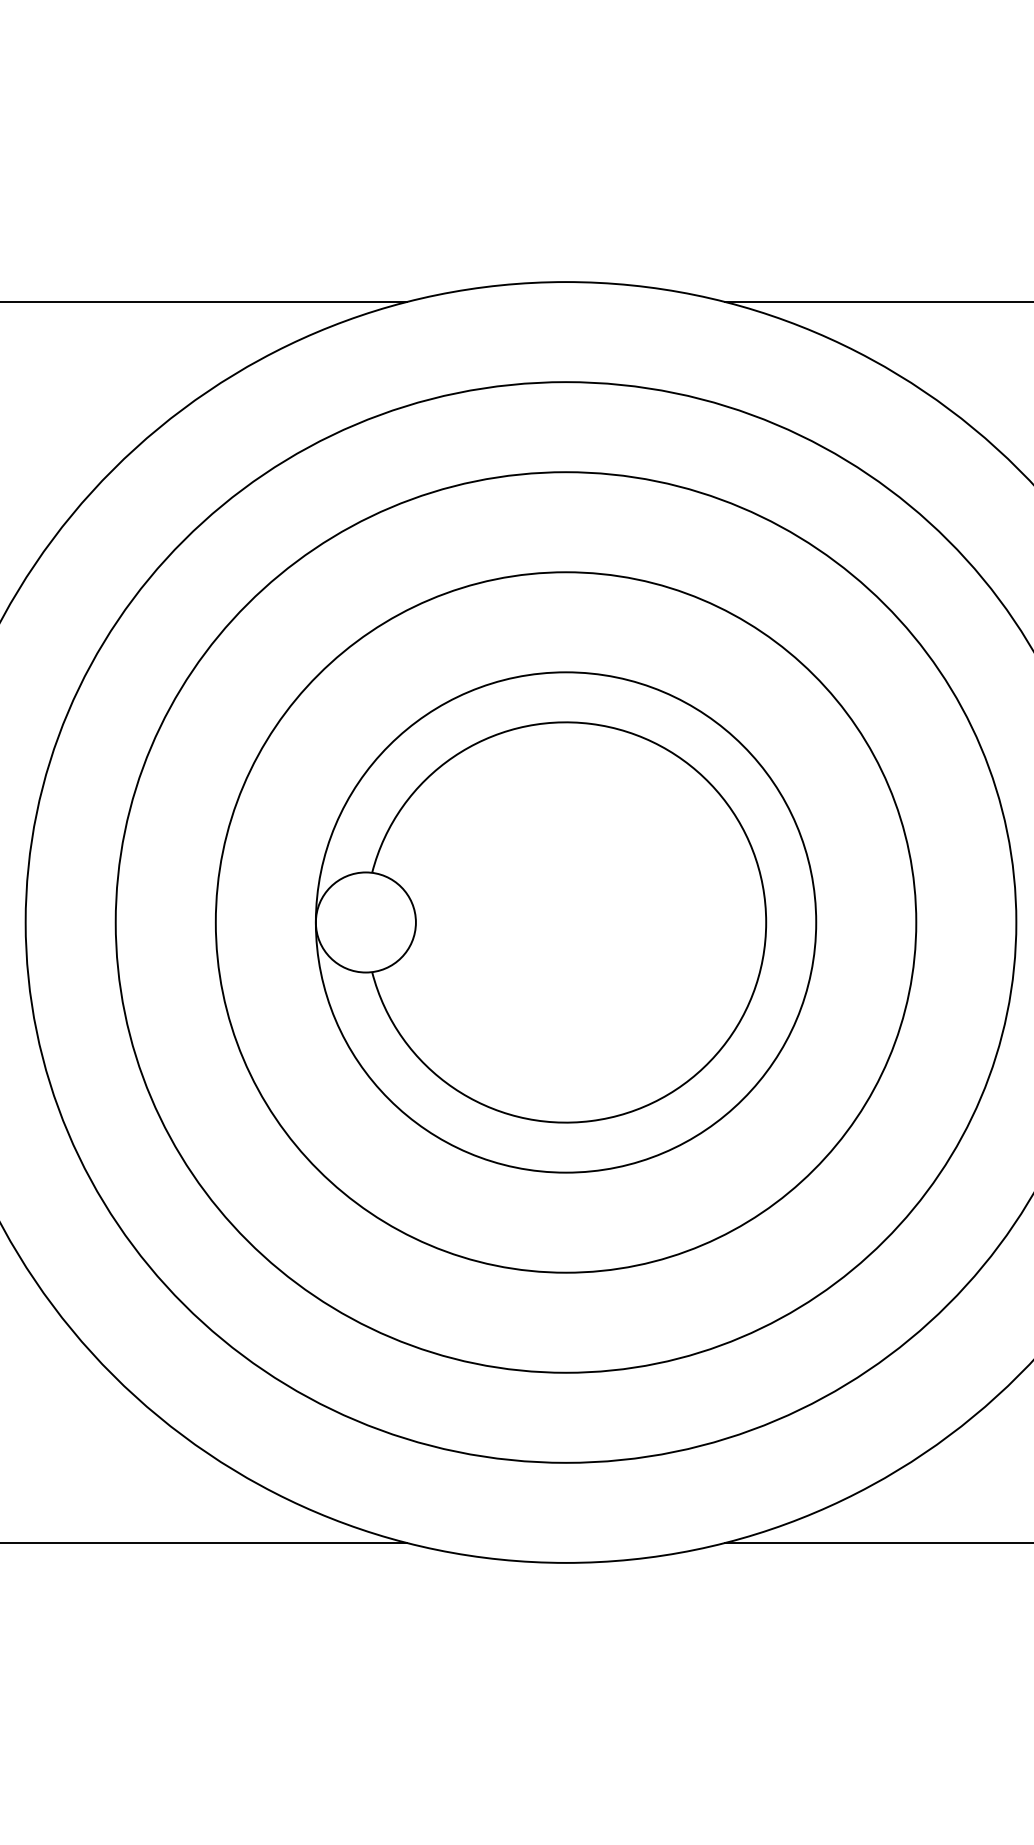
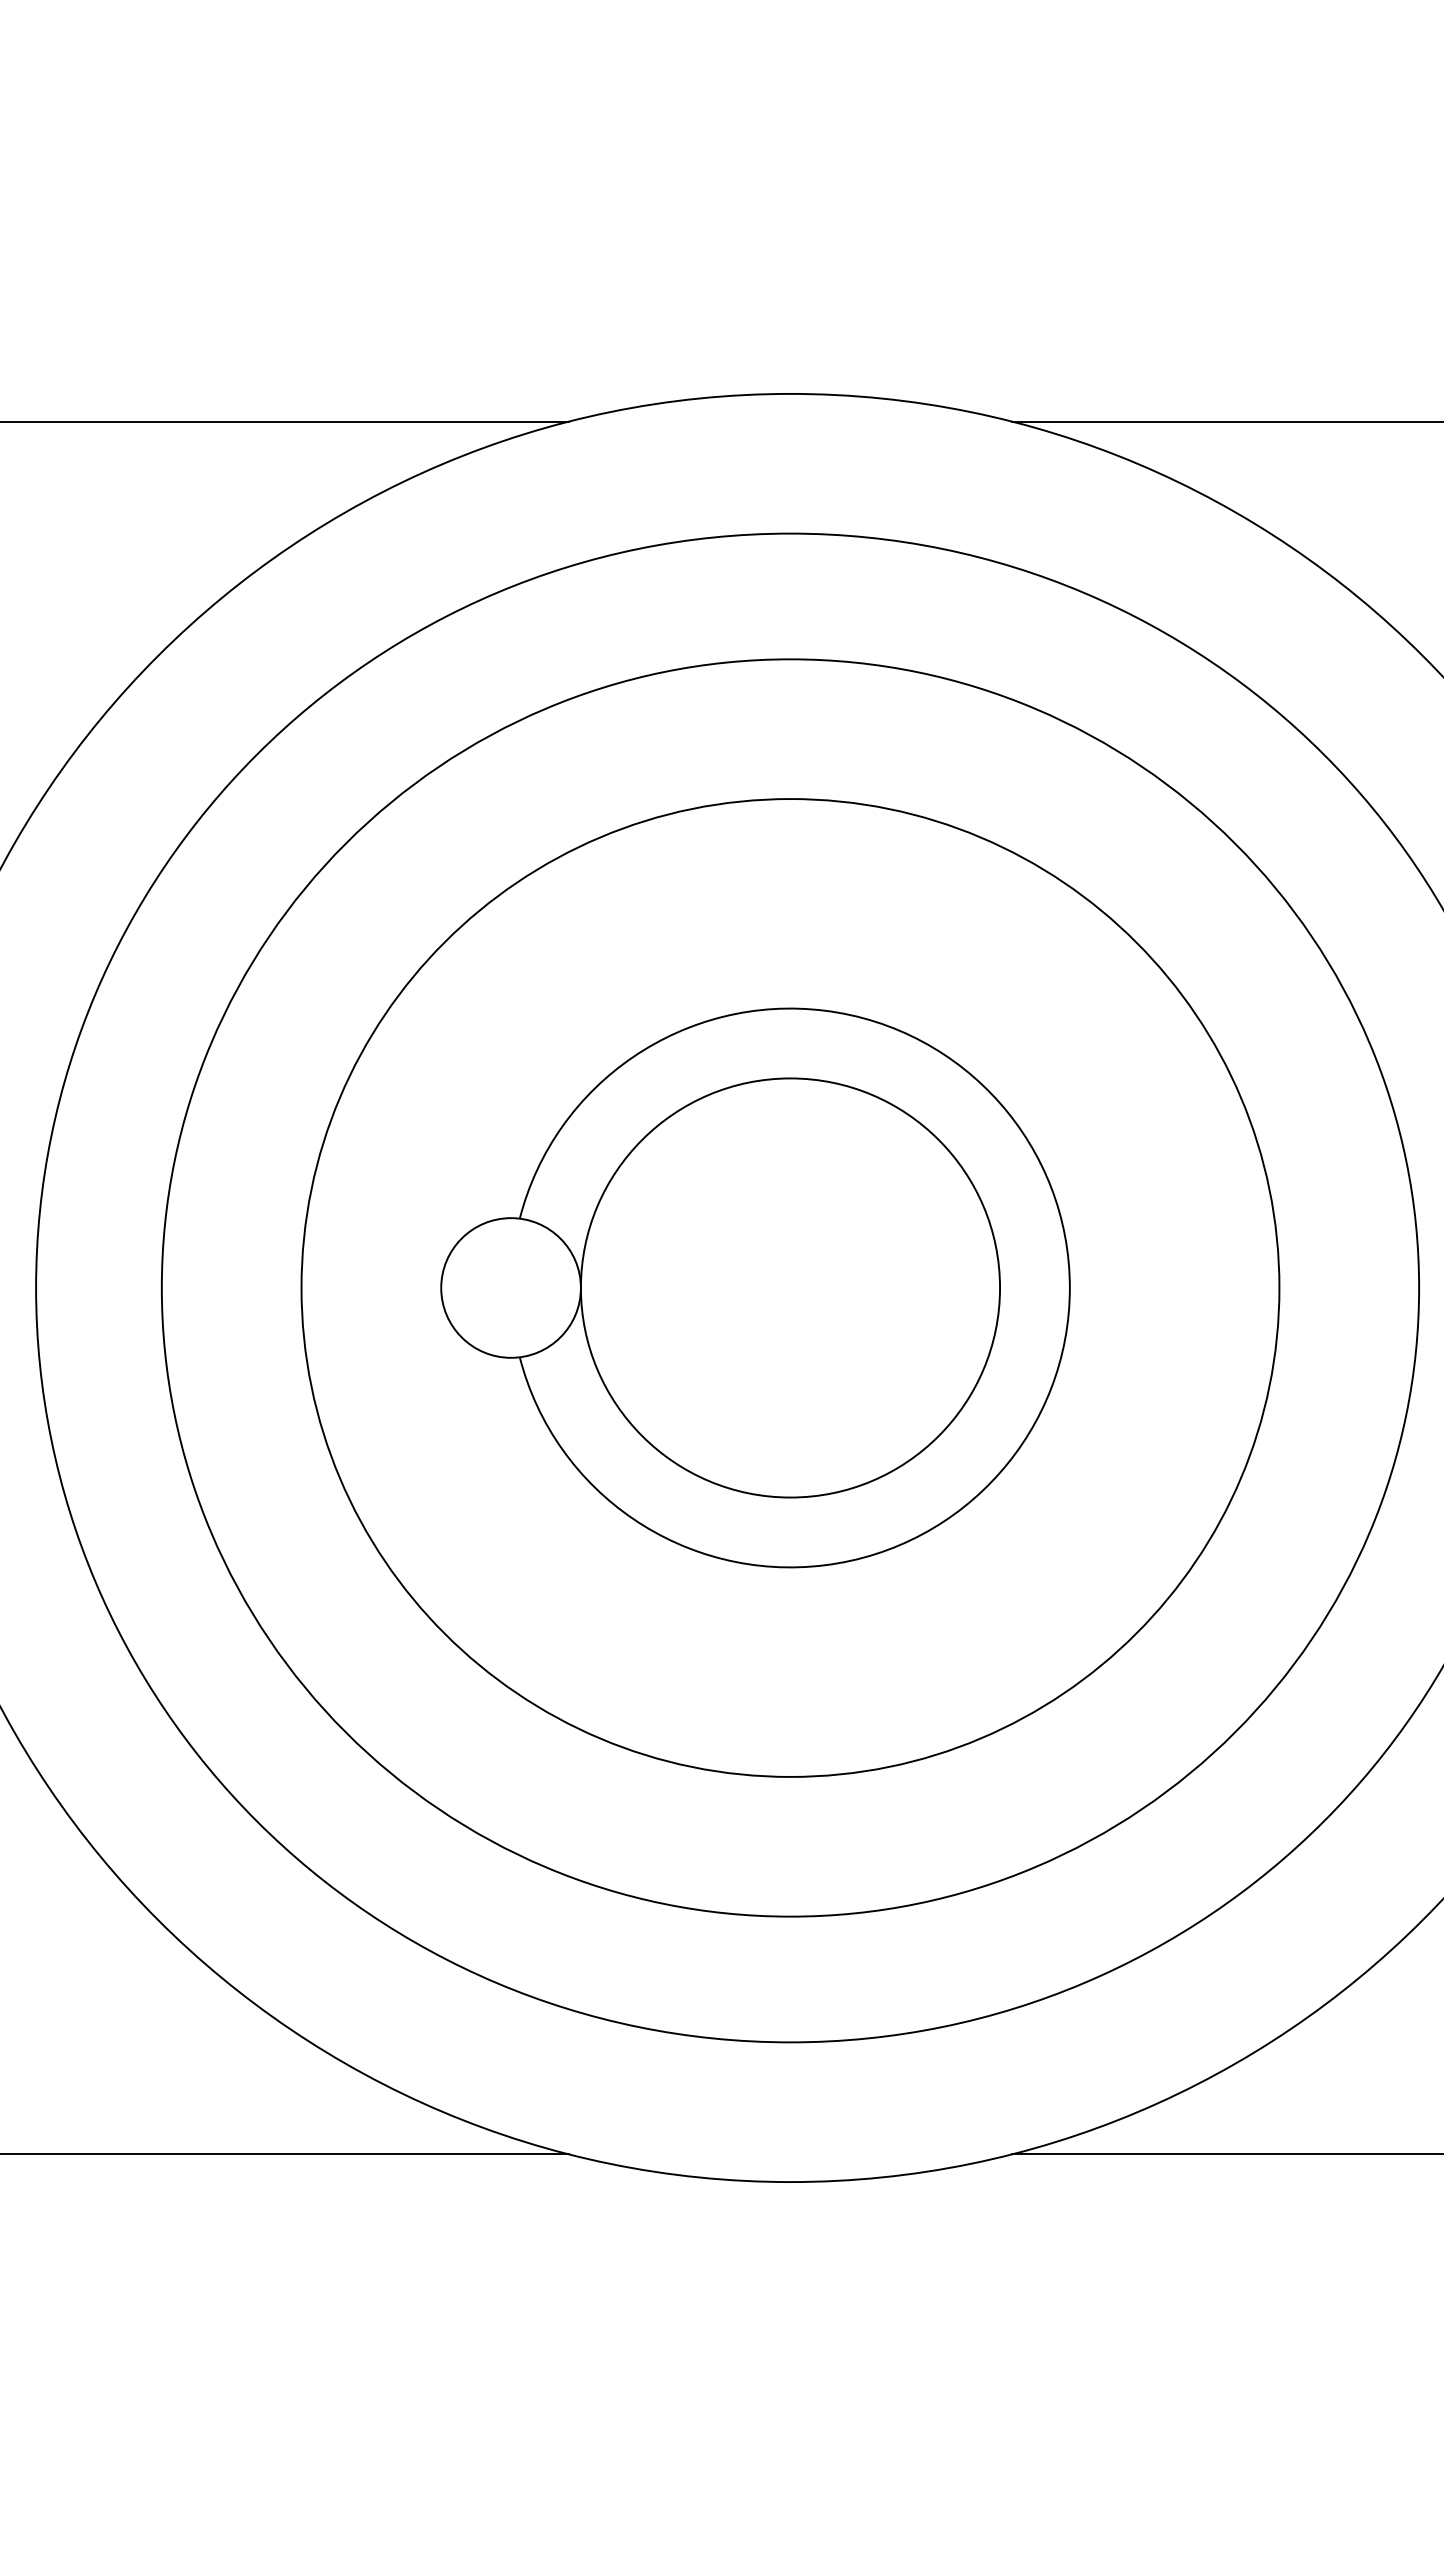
circle: (566, 922) -> (790, 1287), size x0.6

